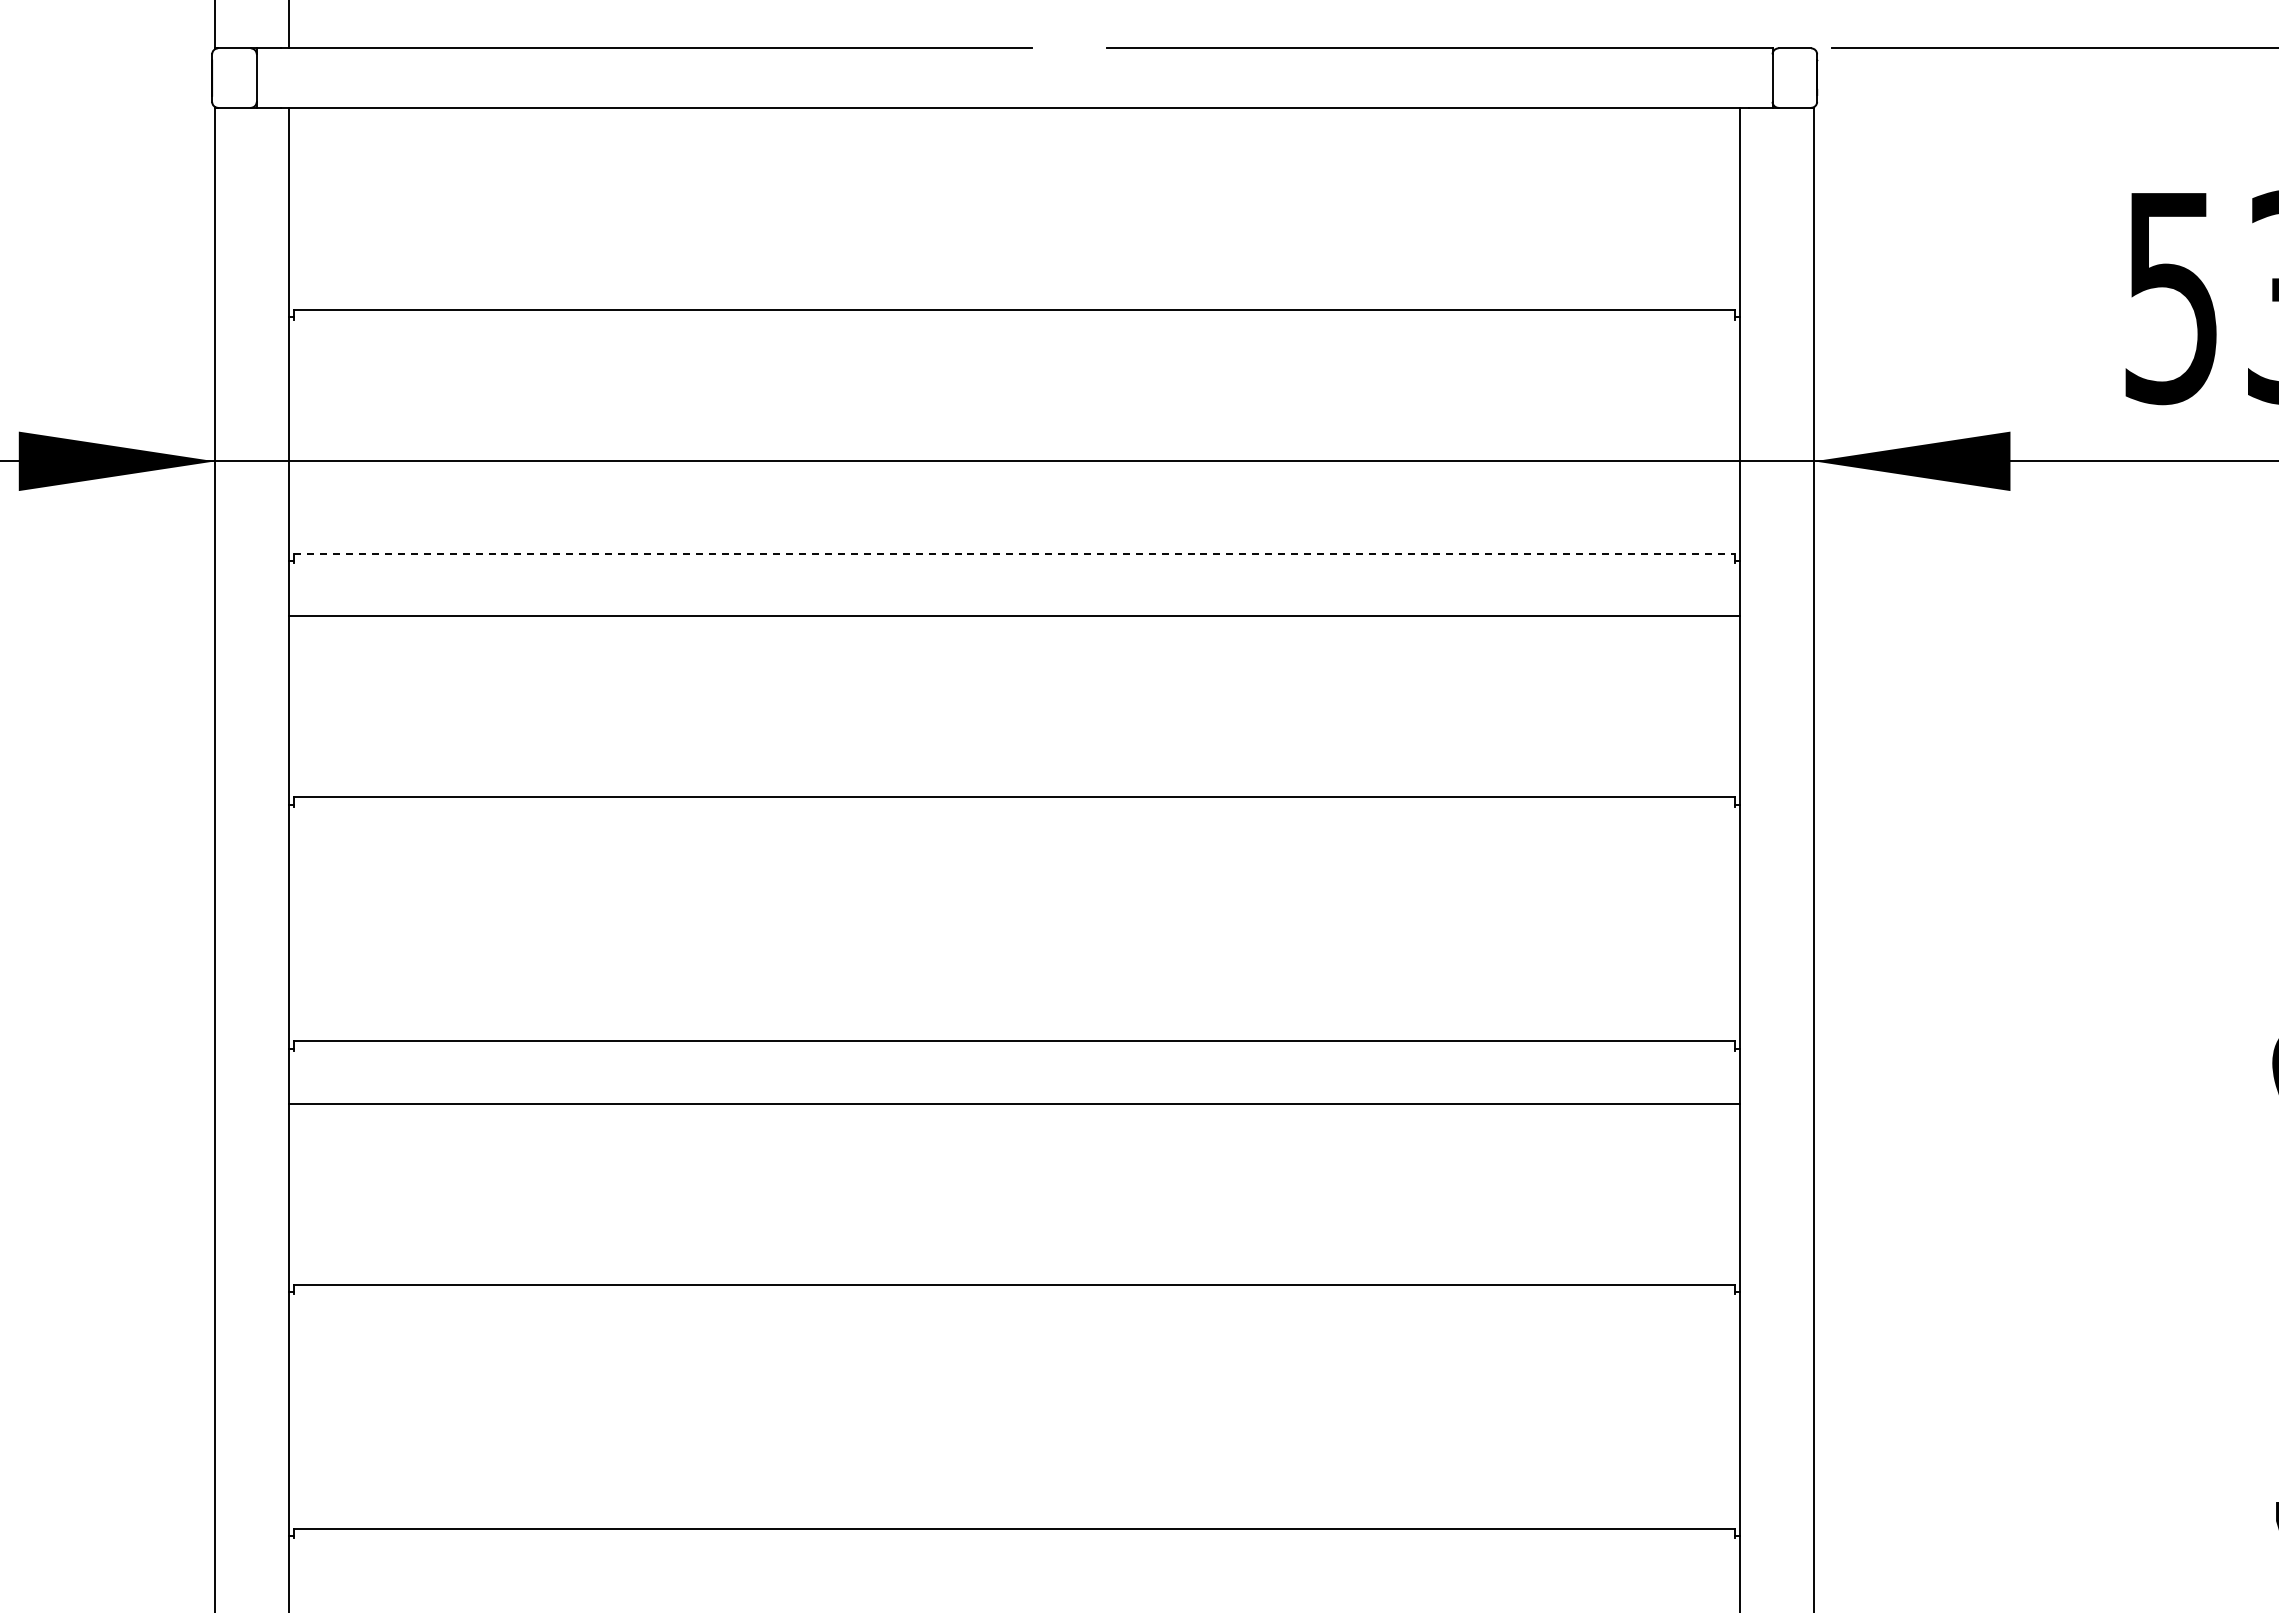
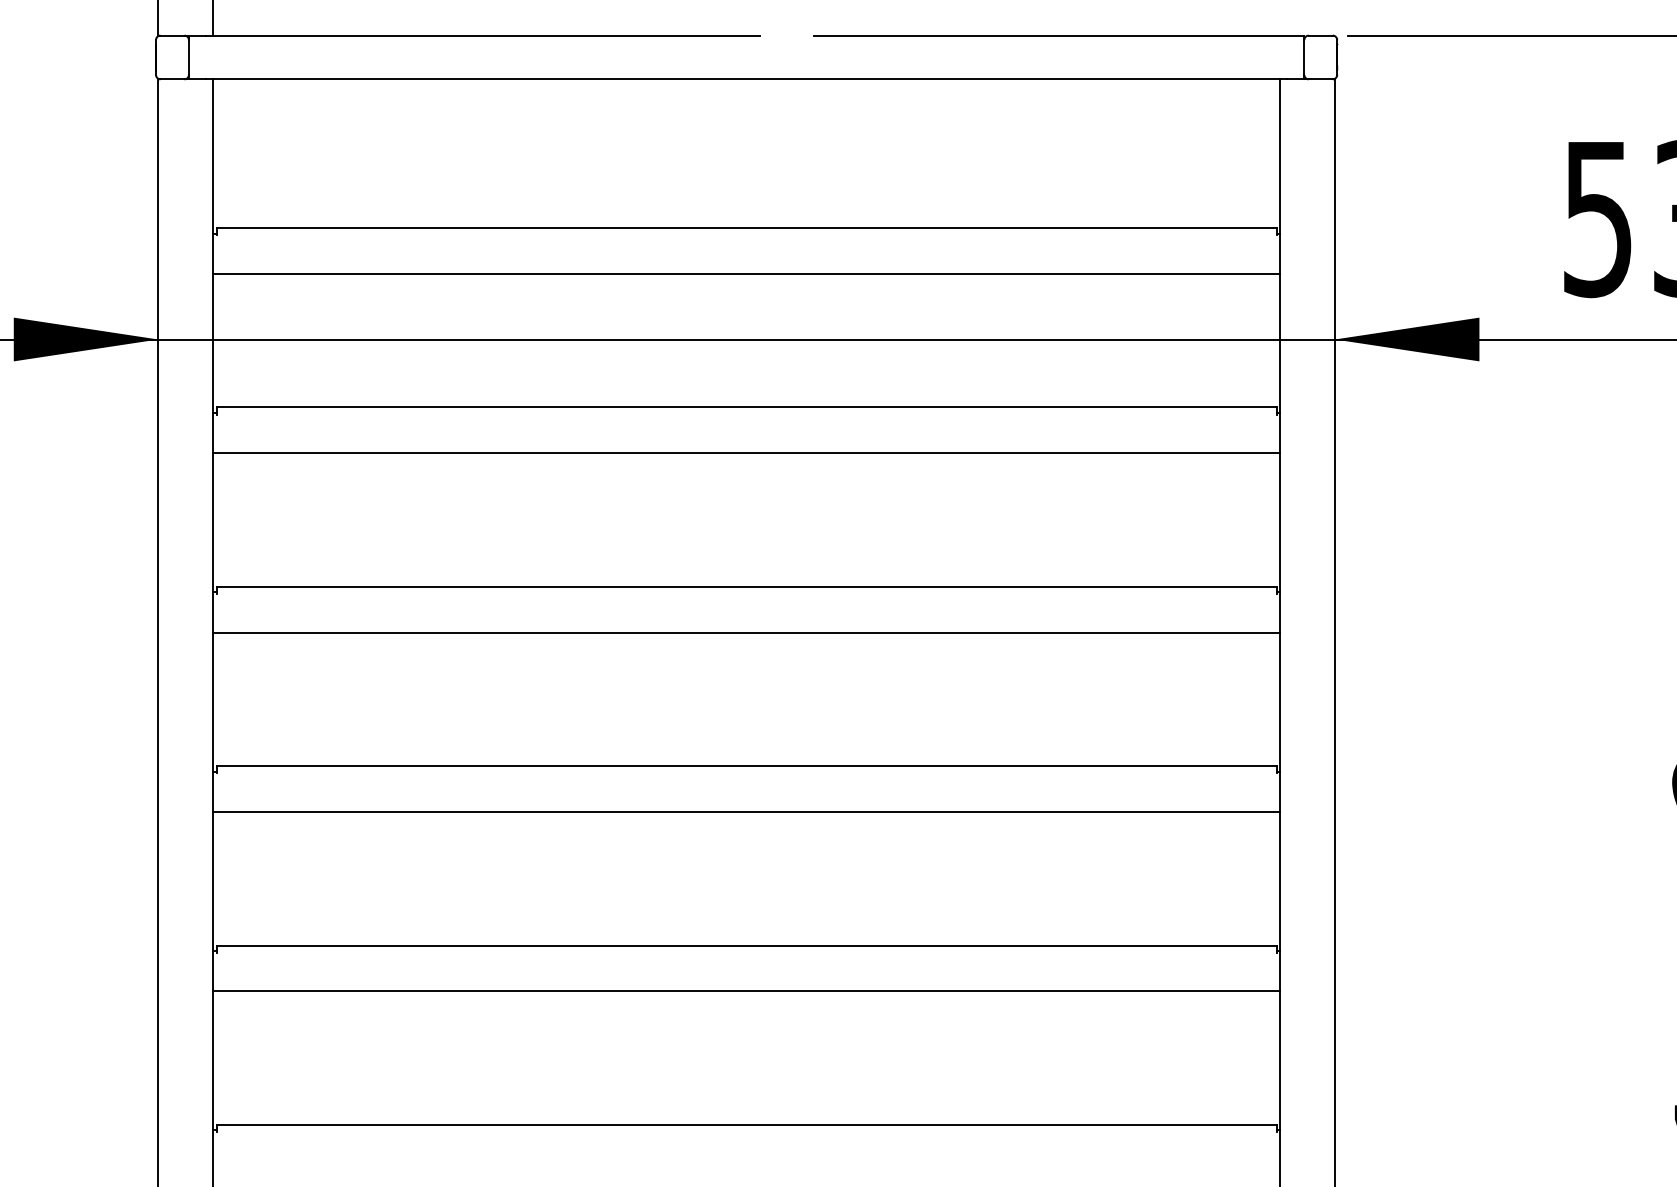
line: (1014, 372) -> (746, 274), added
line: (1015, 553) -> (747, 407), dashed -> solid
line: (1014, 859) -> (746, 632), added
line: (1014, 1347) -> (746, 991), added

